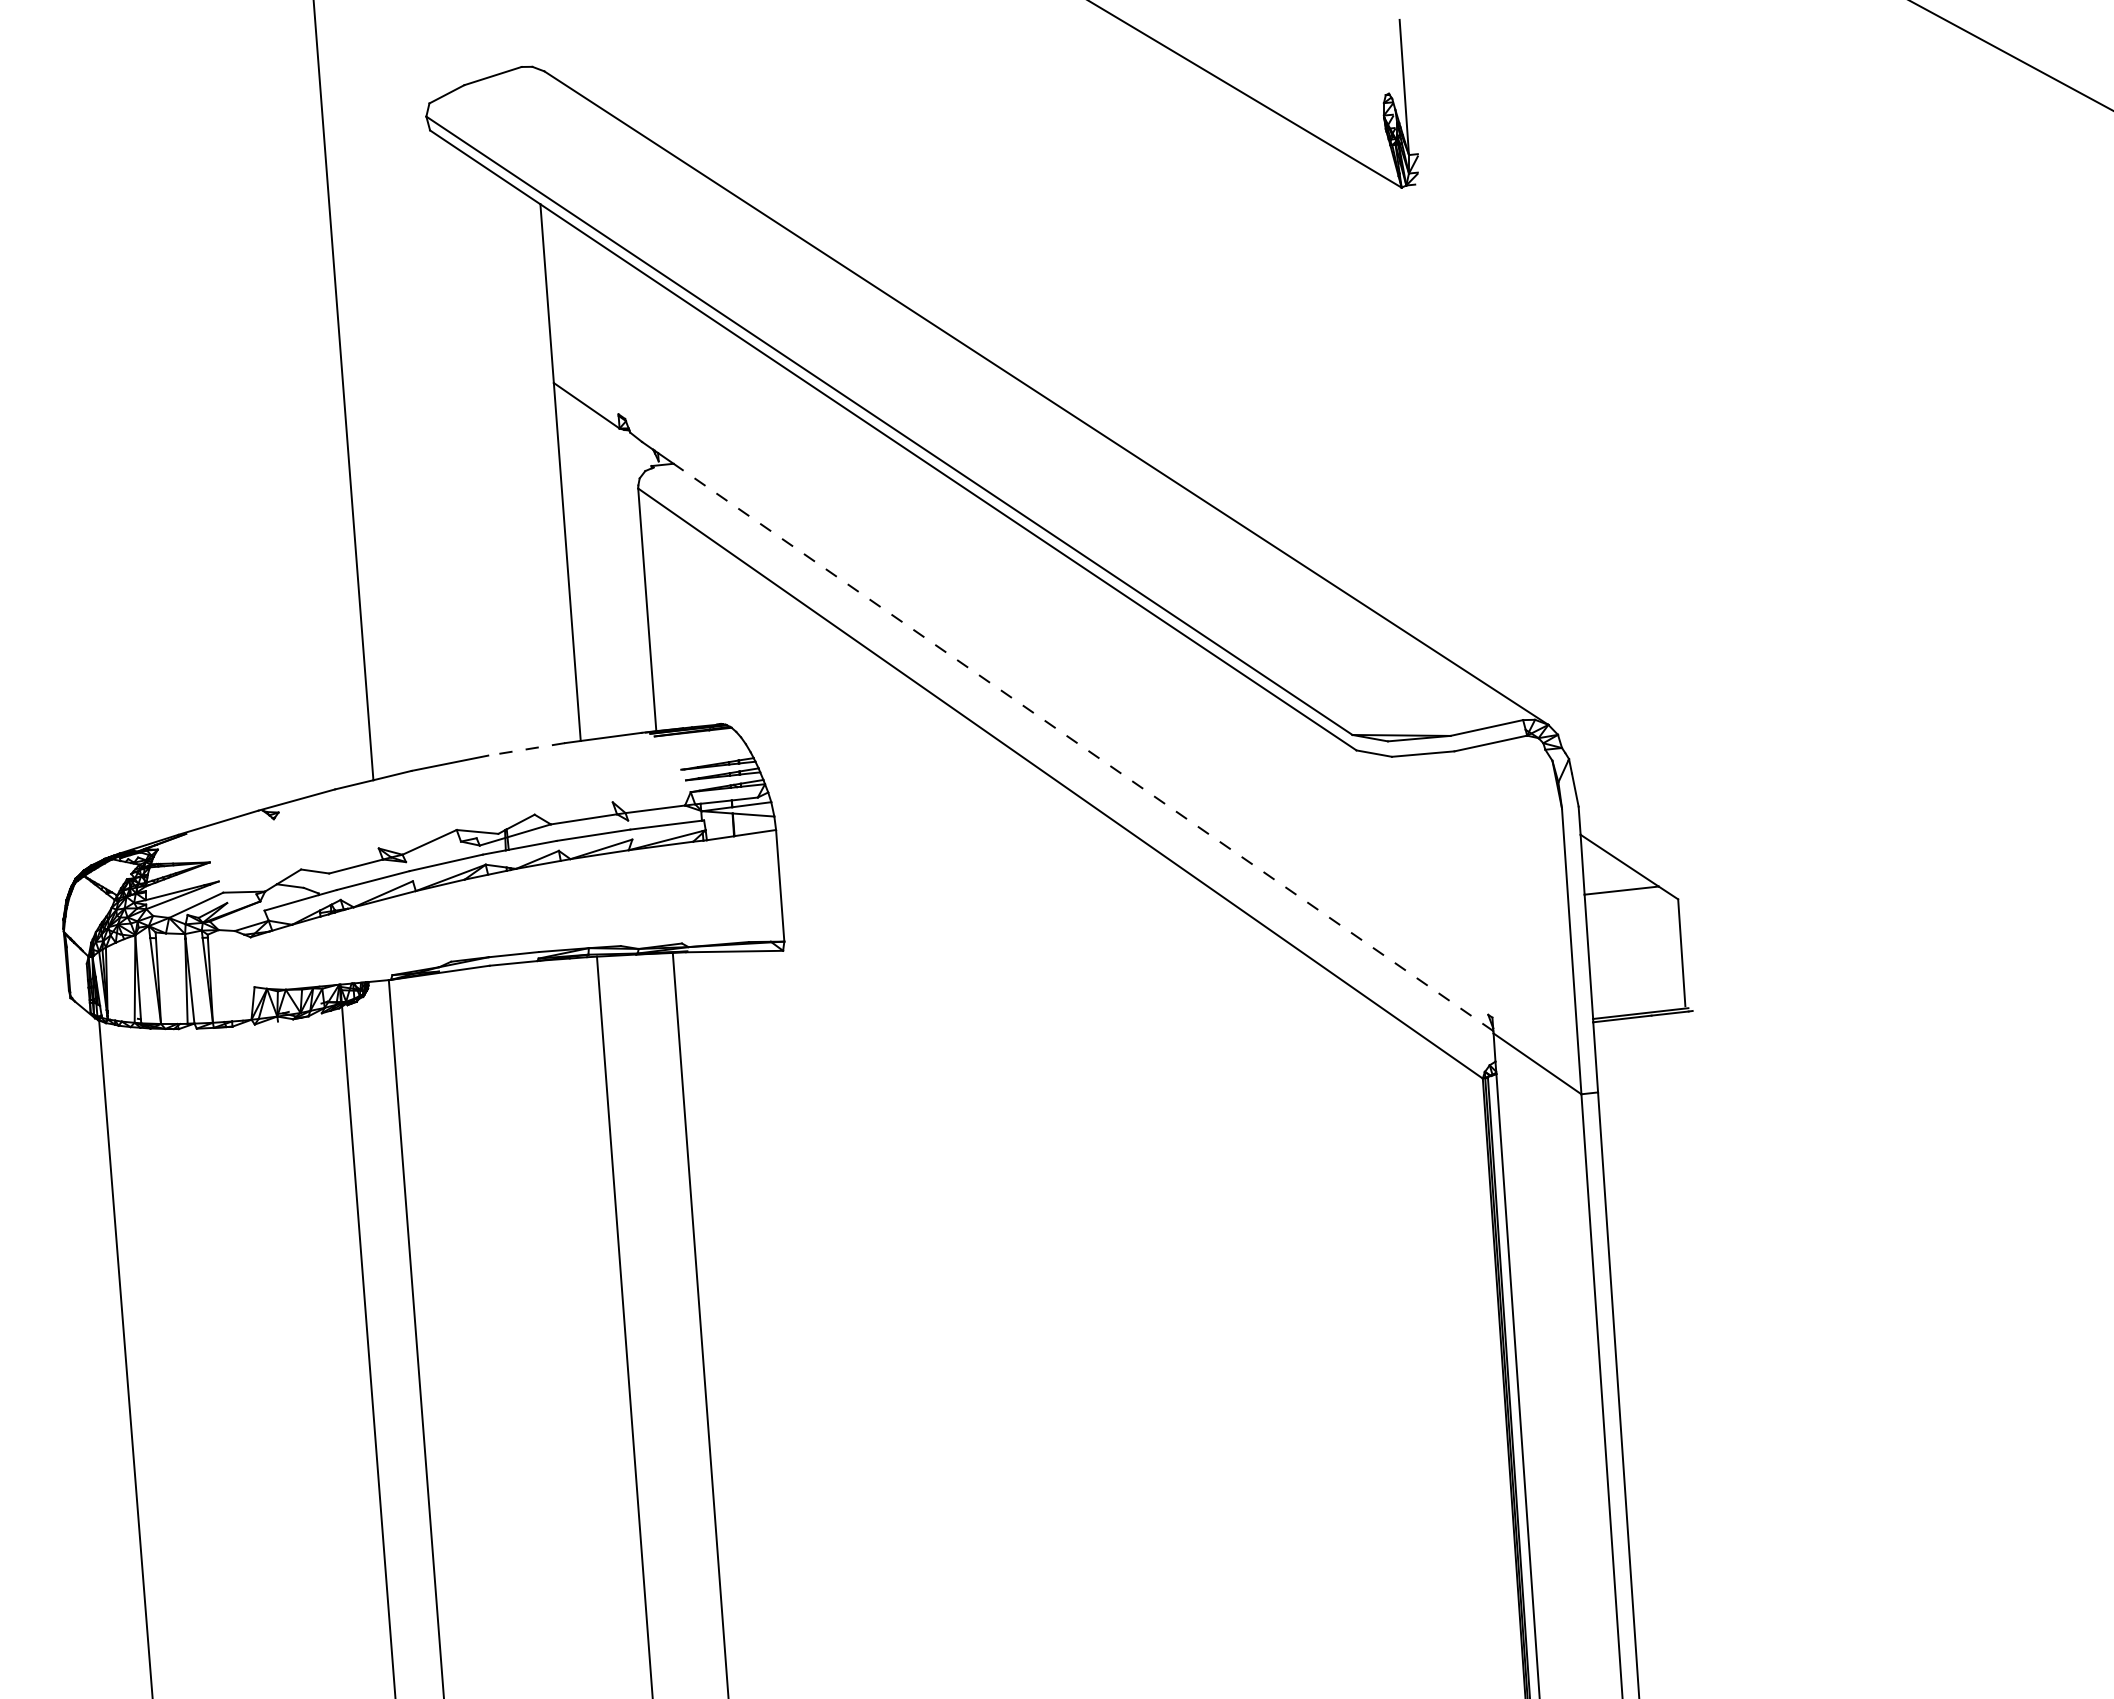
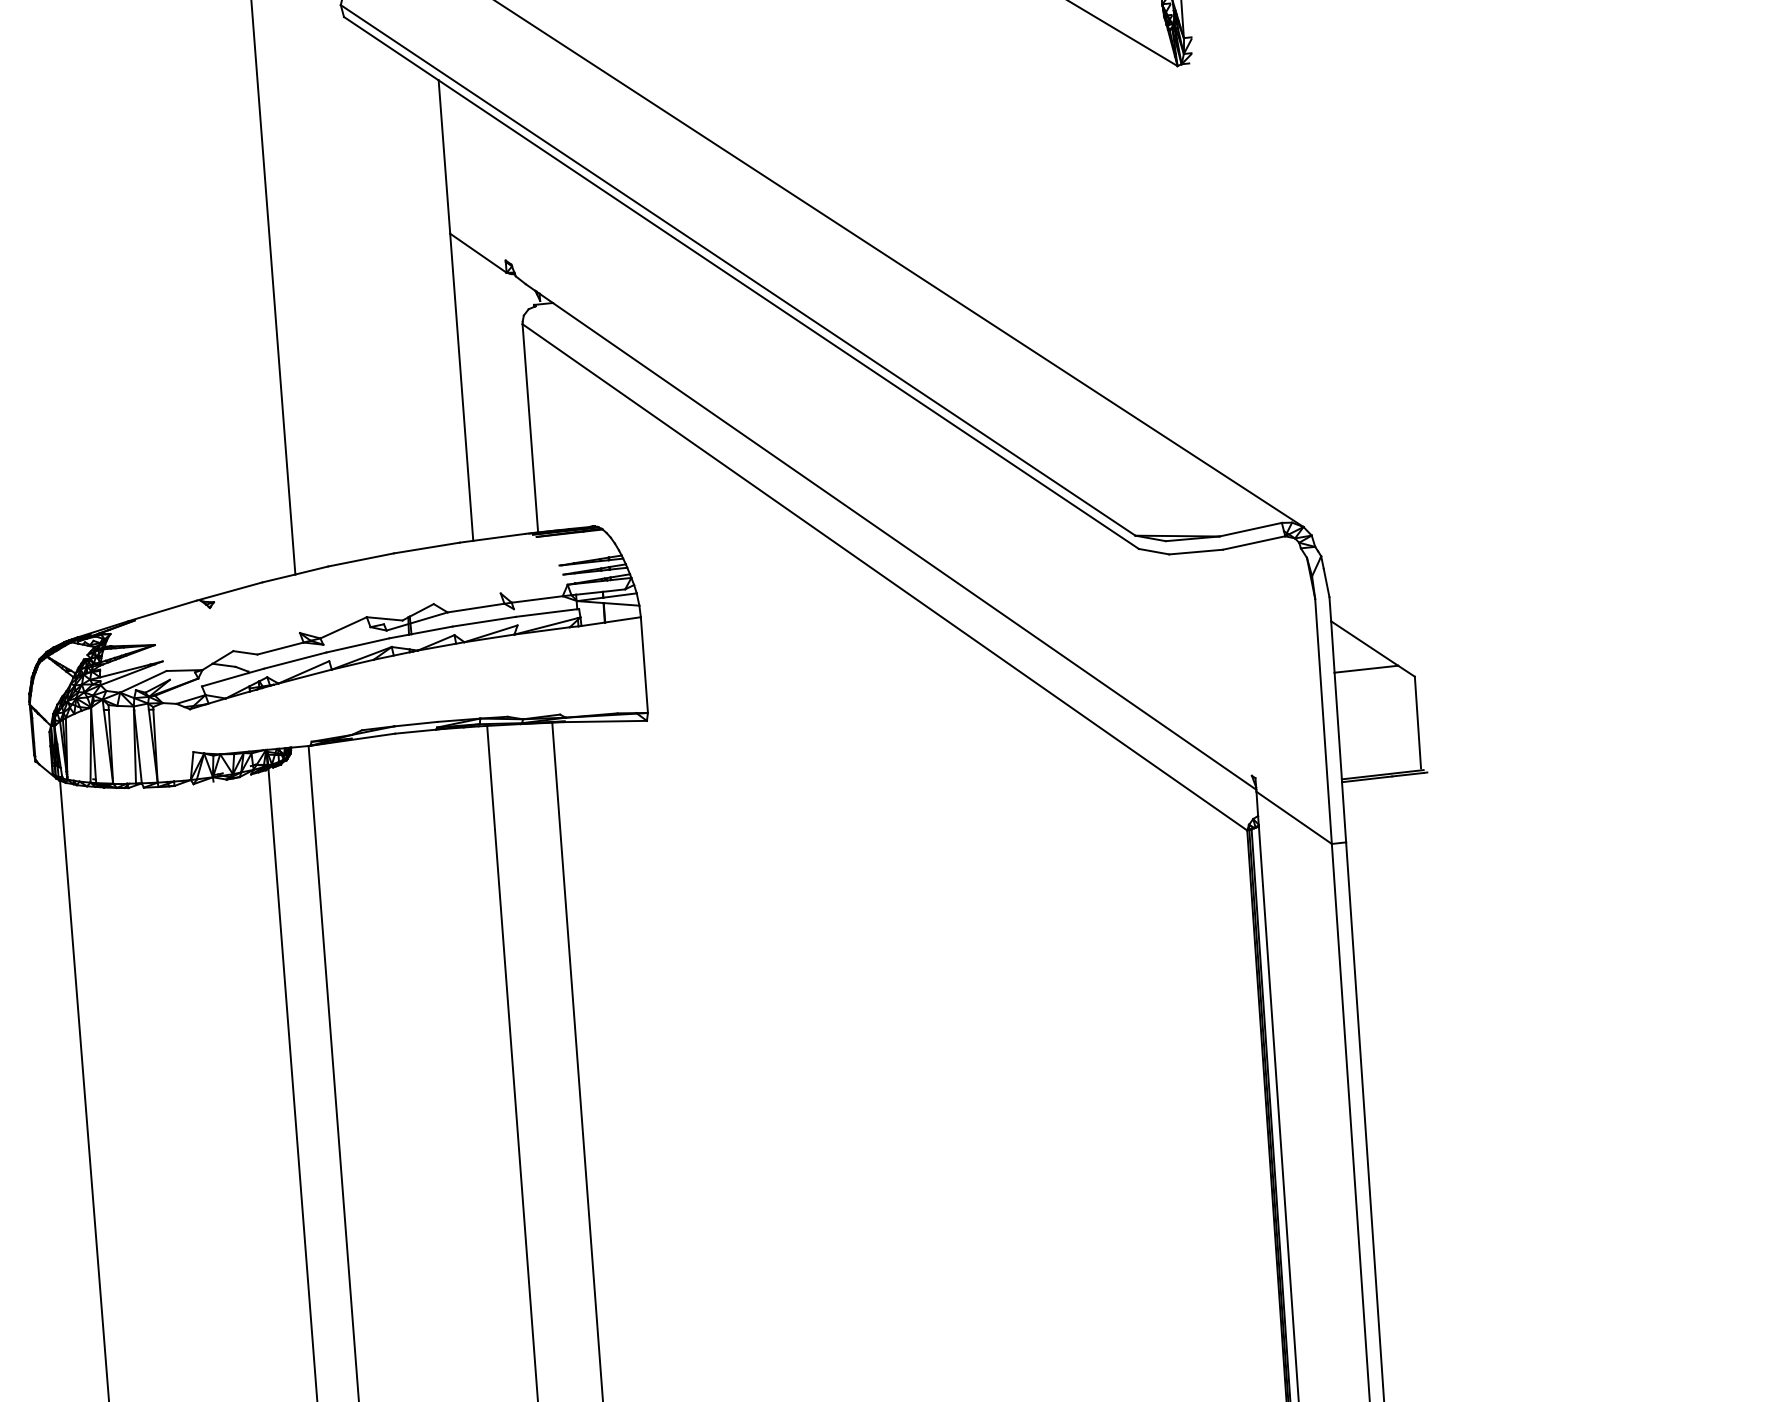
line: (1083, 747) -> (904, 546), dashed -> solid
line: (526, 749) -> (426, 548), dashed -> solid

